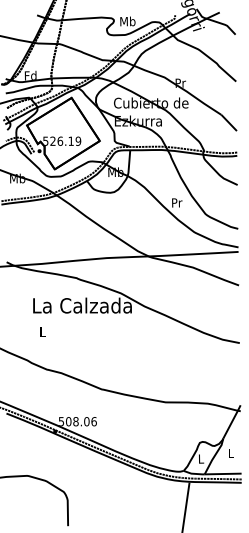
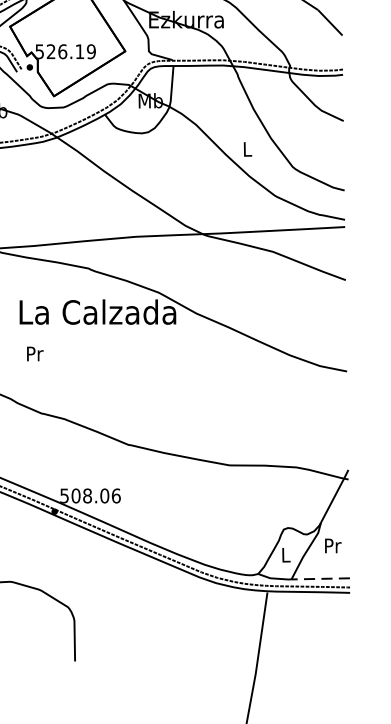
text: (177, 202) -> (248, 148), Pr -> L
text: (42, 331) -> (34, 353), L -> Pr
text: (230, 452) -> (332, 544), L -> Pr
line: (222, 474) -> (319, 579), solid -> dashed

